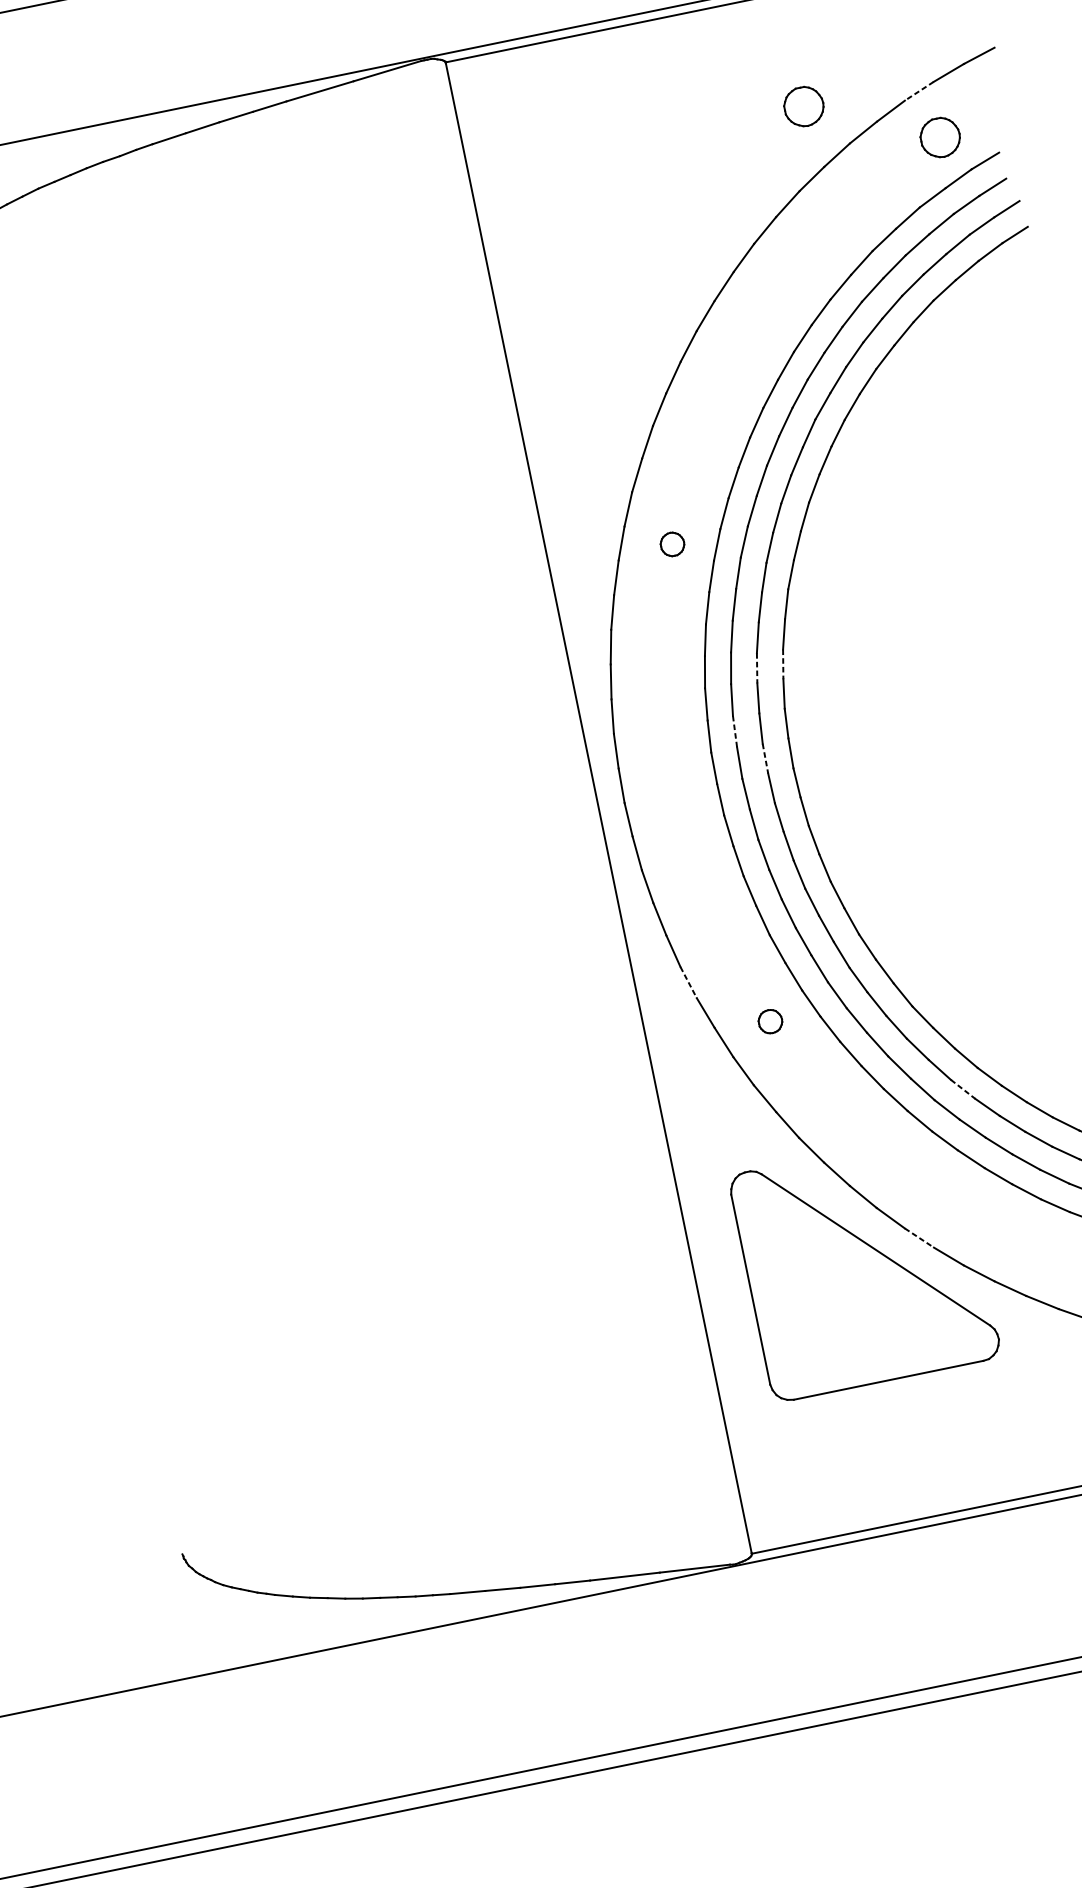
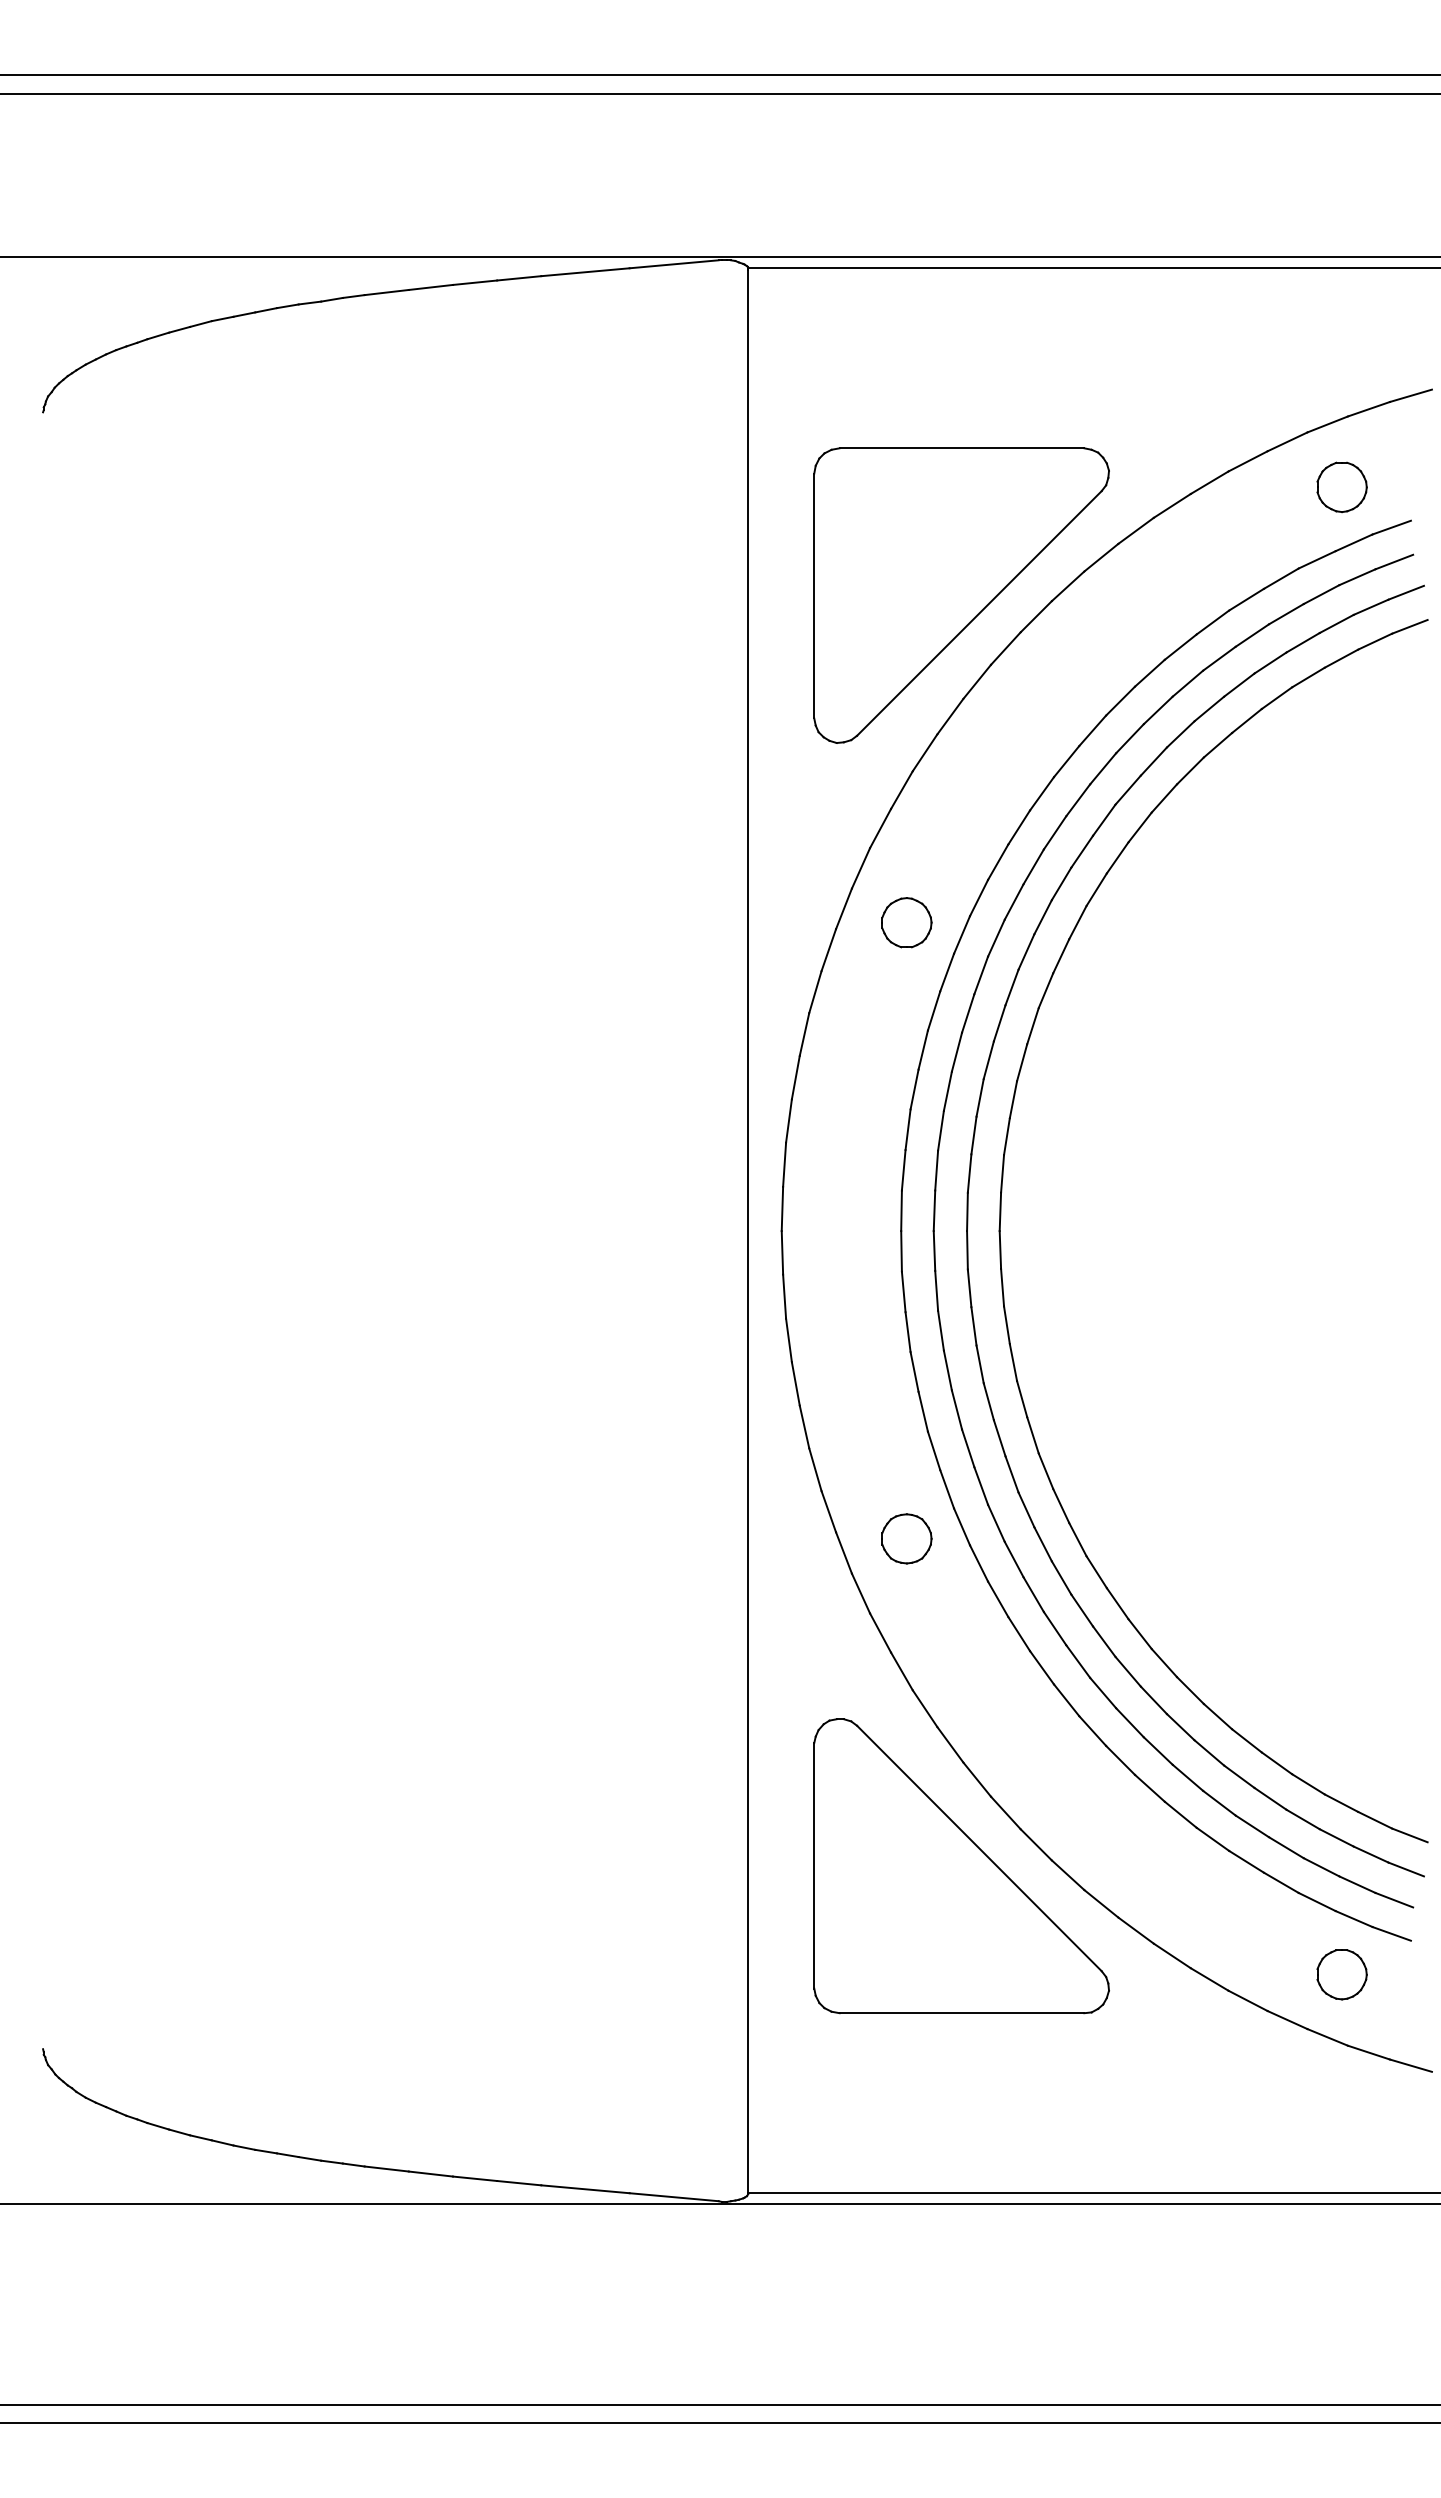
line: (919, 91) -> (1327, 424), dashed -> solid
part: (803, 106) -> (1180, 414), removed
part: (662, 282) -> (961, 595), added
part: (672, 544) -> (906, 922), size x1.67
line: (783, 664) -> (1013, 1099), dashed -> solid
line: (757, 668) -> (980, 1098), dashed -> solid
line: (734, 731) -> (936, 1170), dashed -> solid
line: (765, 759) -> (967, 1212), dashed -> solid
line: (688, 983) -> (815, 1470), dashed -> solid
part: (770, 1021) -> (906, 1538), size x1.67
line: (963, 1089) -> (1128, 1671), dashed -> solid
line: (919, 1238) -> (1036, 1845), dashed -> solid

